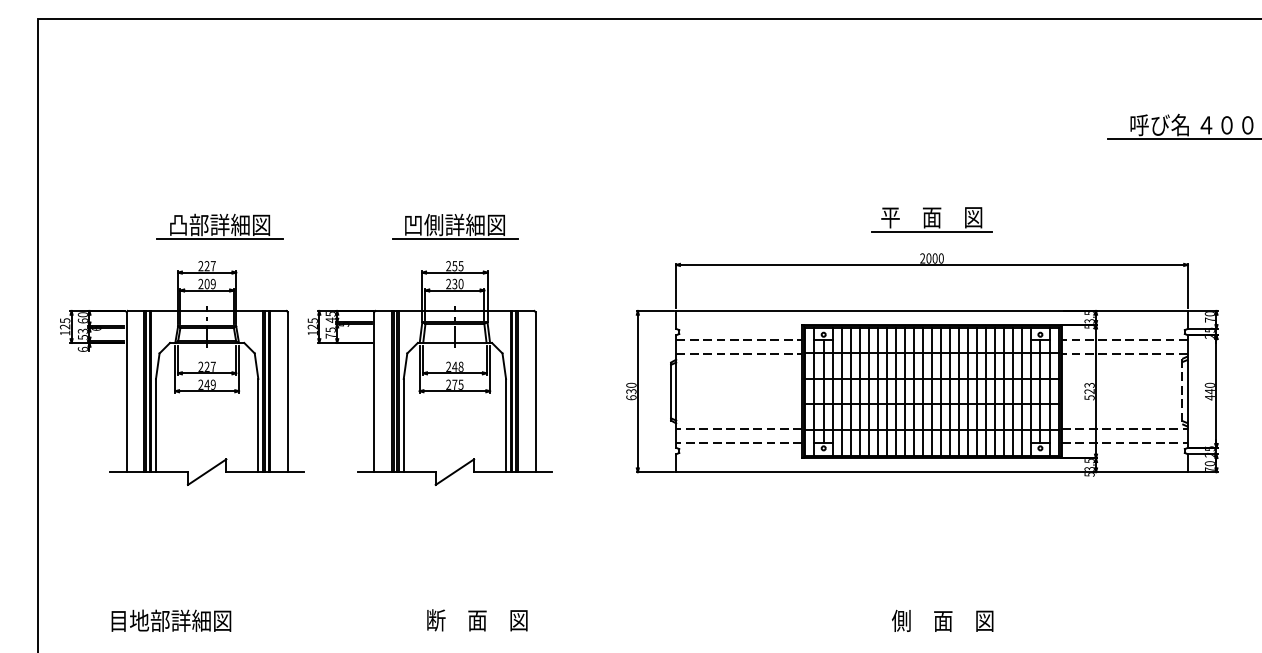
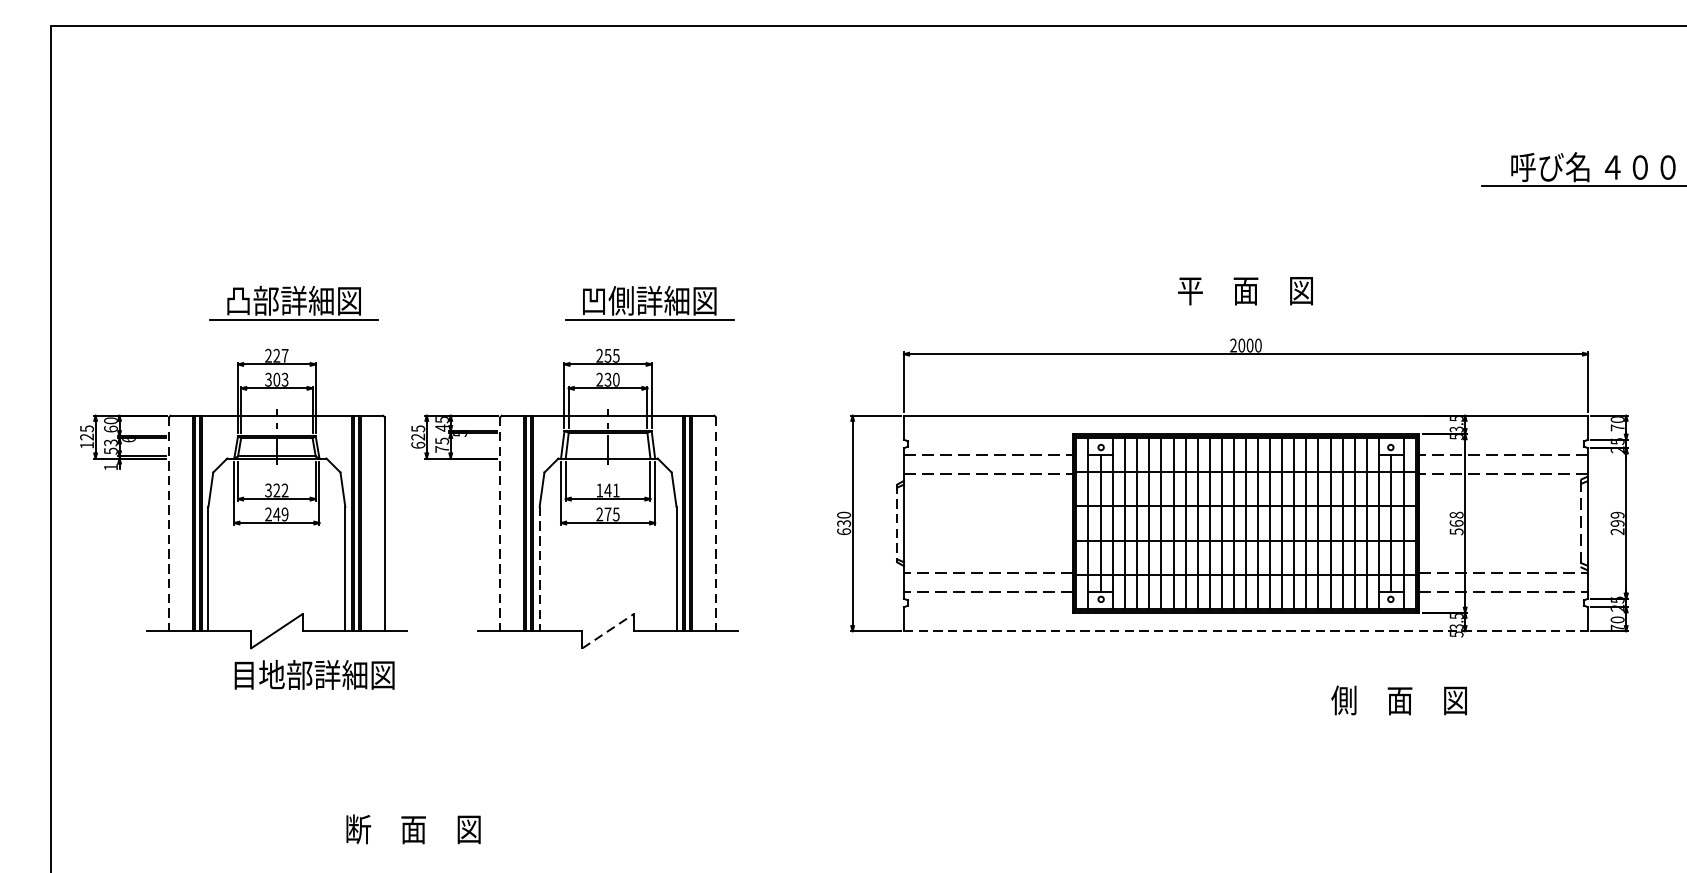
part: (455, 226) -> (650, 302), moved
line: (931, 231) -> (1245, 309), removed
text: (206, 284) -> (275, 380), 209 -> 303
text: (312, 332) -> (417, 444), 125 -> 625
text: (82, 348) -> (110, 465), 6 -> 1
text: (206, 366) -> (275, 489), 227 -> 322
text: (454, 366) -> (607, 489), 248 -> 141
text: (1089, 388) -> (1456, 519), 523 -> 568
text: (1209, 391) -> (1616, 523), 440 -> 299
line: (126, 392) -> (169, 524), solid -> dashed
line: (374, 392) -> (500, 524), solid -> dashed
line: (535, 392) -> (715, 524), solid -> dashed
line: (671, 392) -> (897, 524), solid -> dashed
line: (403, 425) -> (539, 568), solid -> dashed
line: (455, 471) -> (608, 630), solid -> dashed
line: (932, 472) -> (1246, 631), solid -> dashed
text: (171, 620) -> (314, 674), moved
text: (477, 620) -> (413, 829), moved
text: (942, 620) -> (1398, 699), moved

